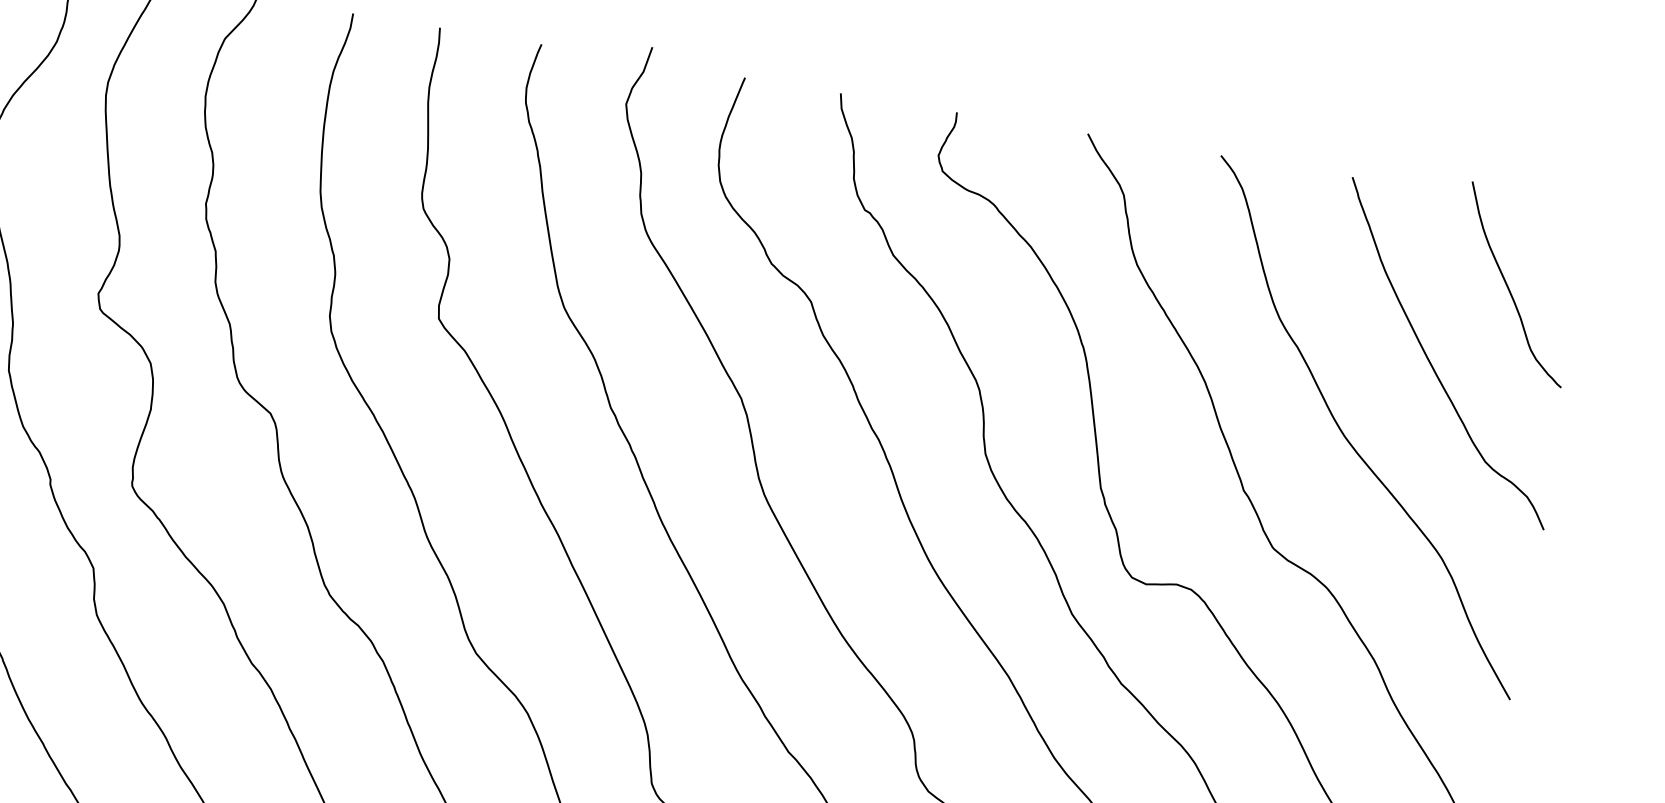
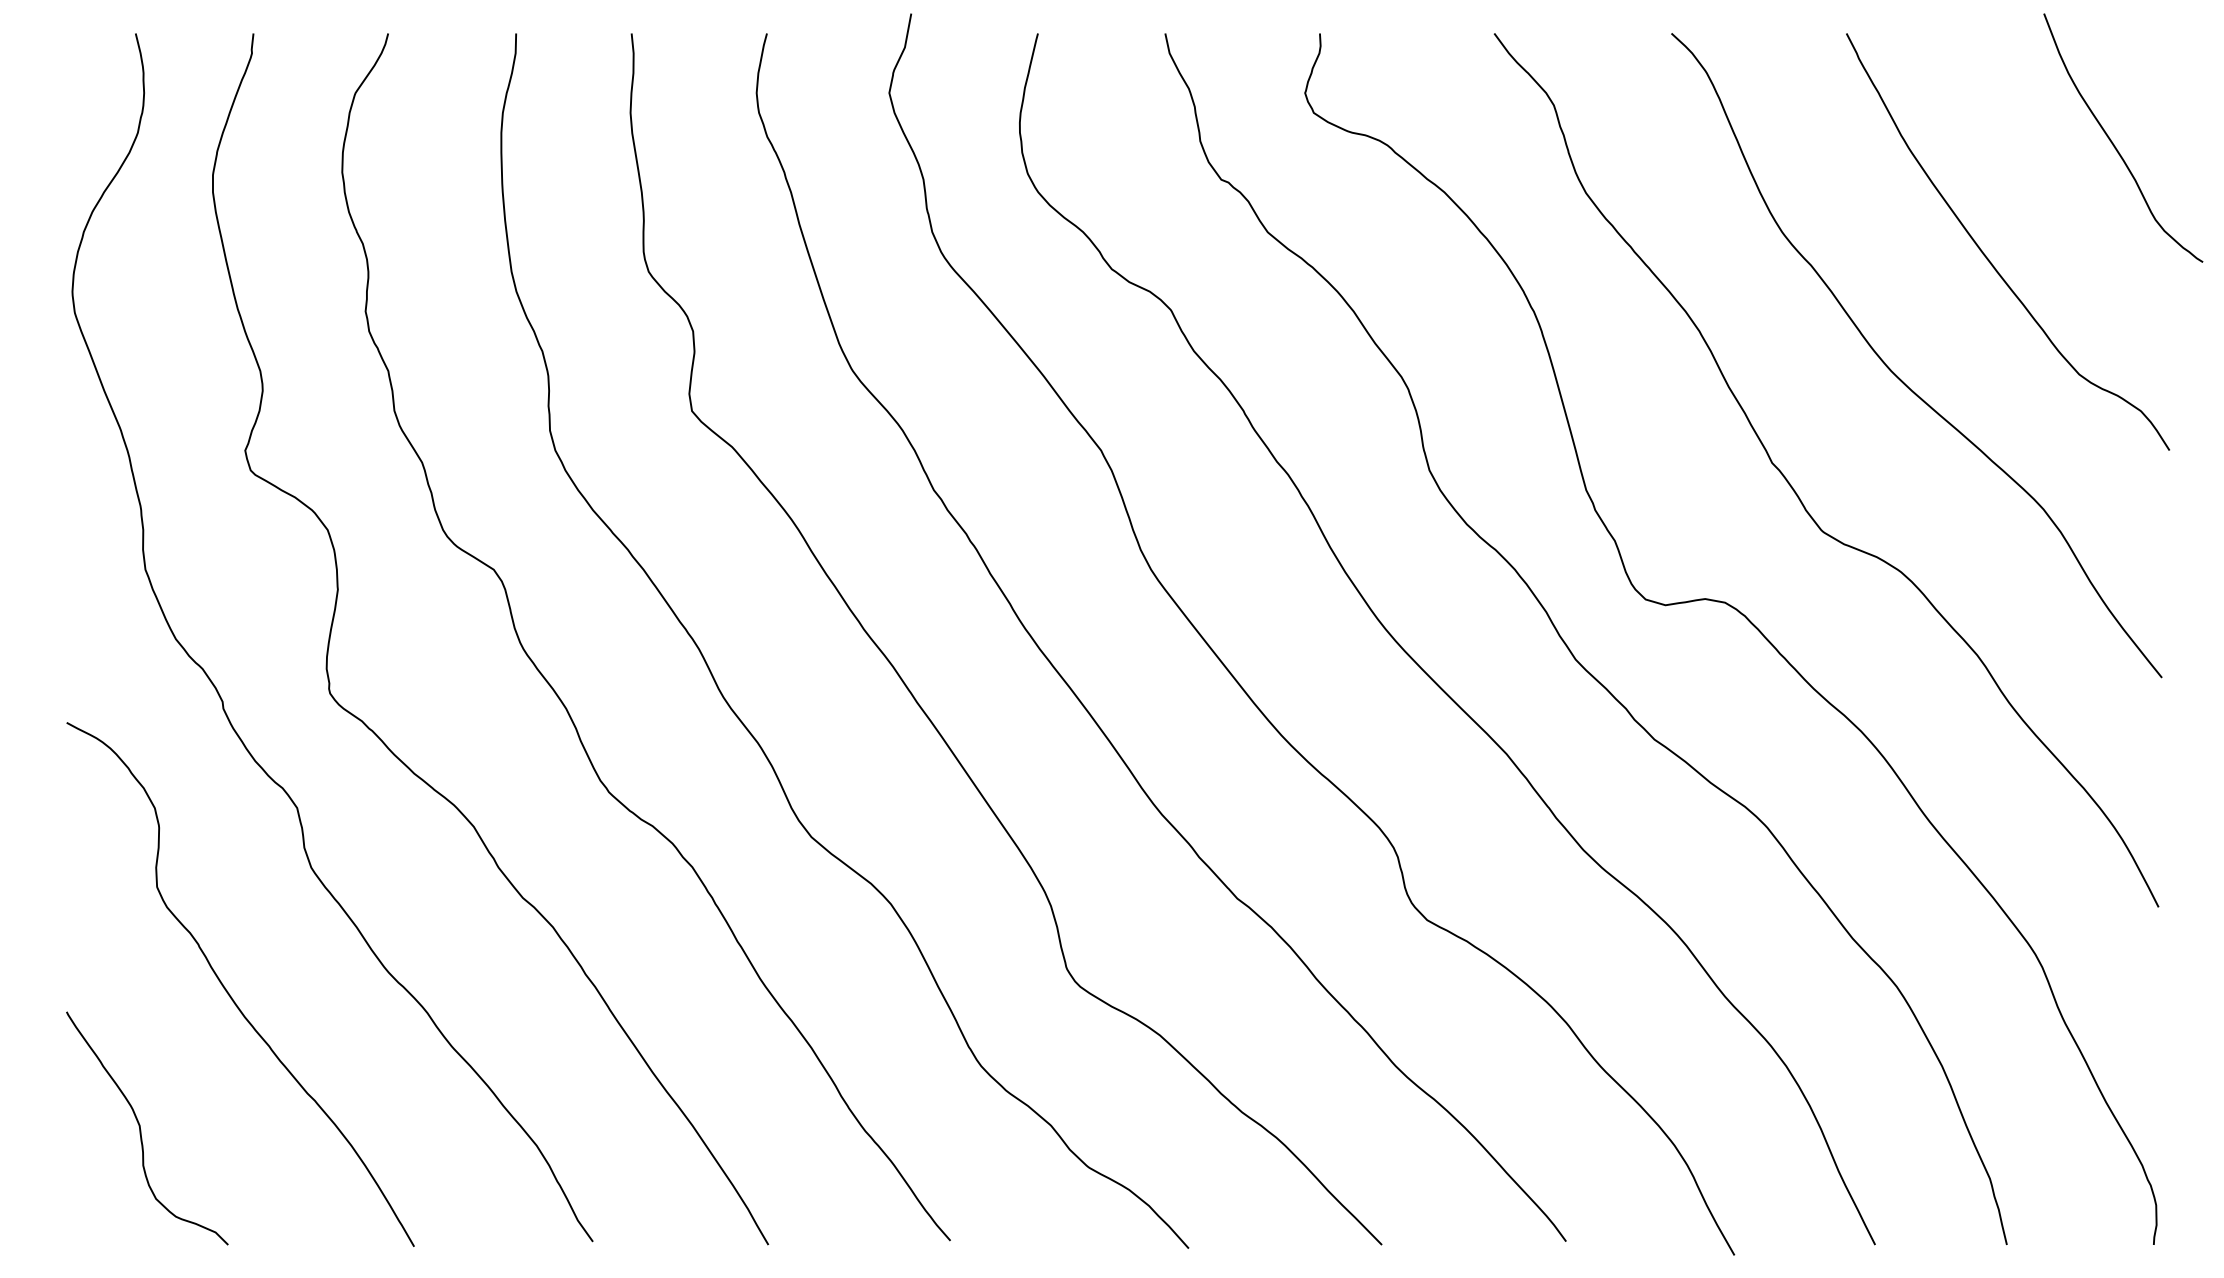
curve: (1508, 286) -> (2113, 142), moved

